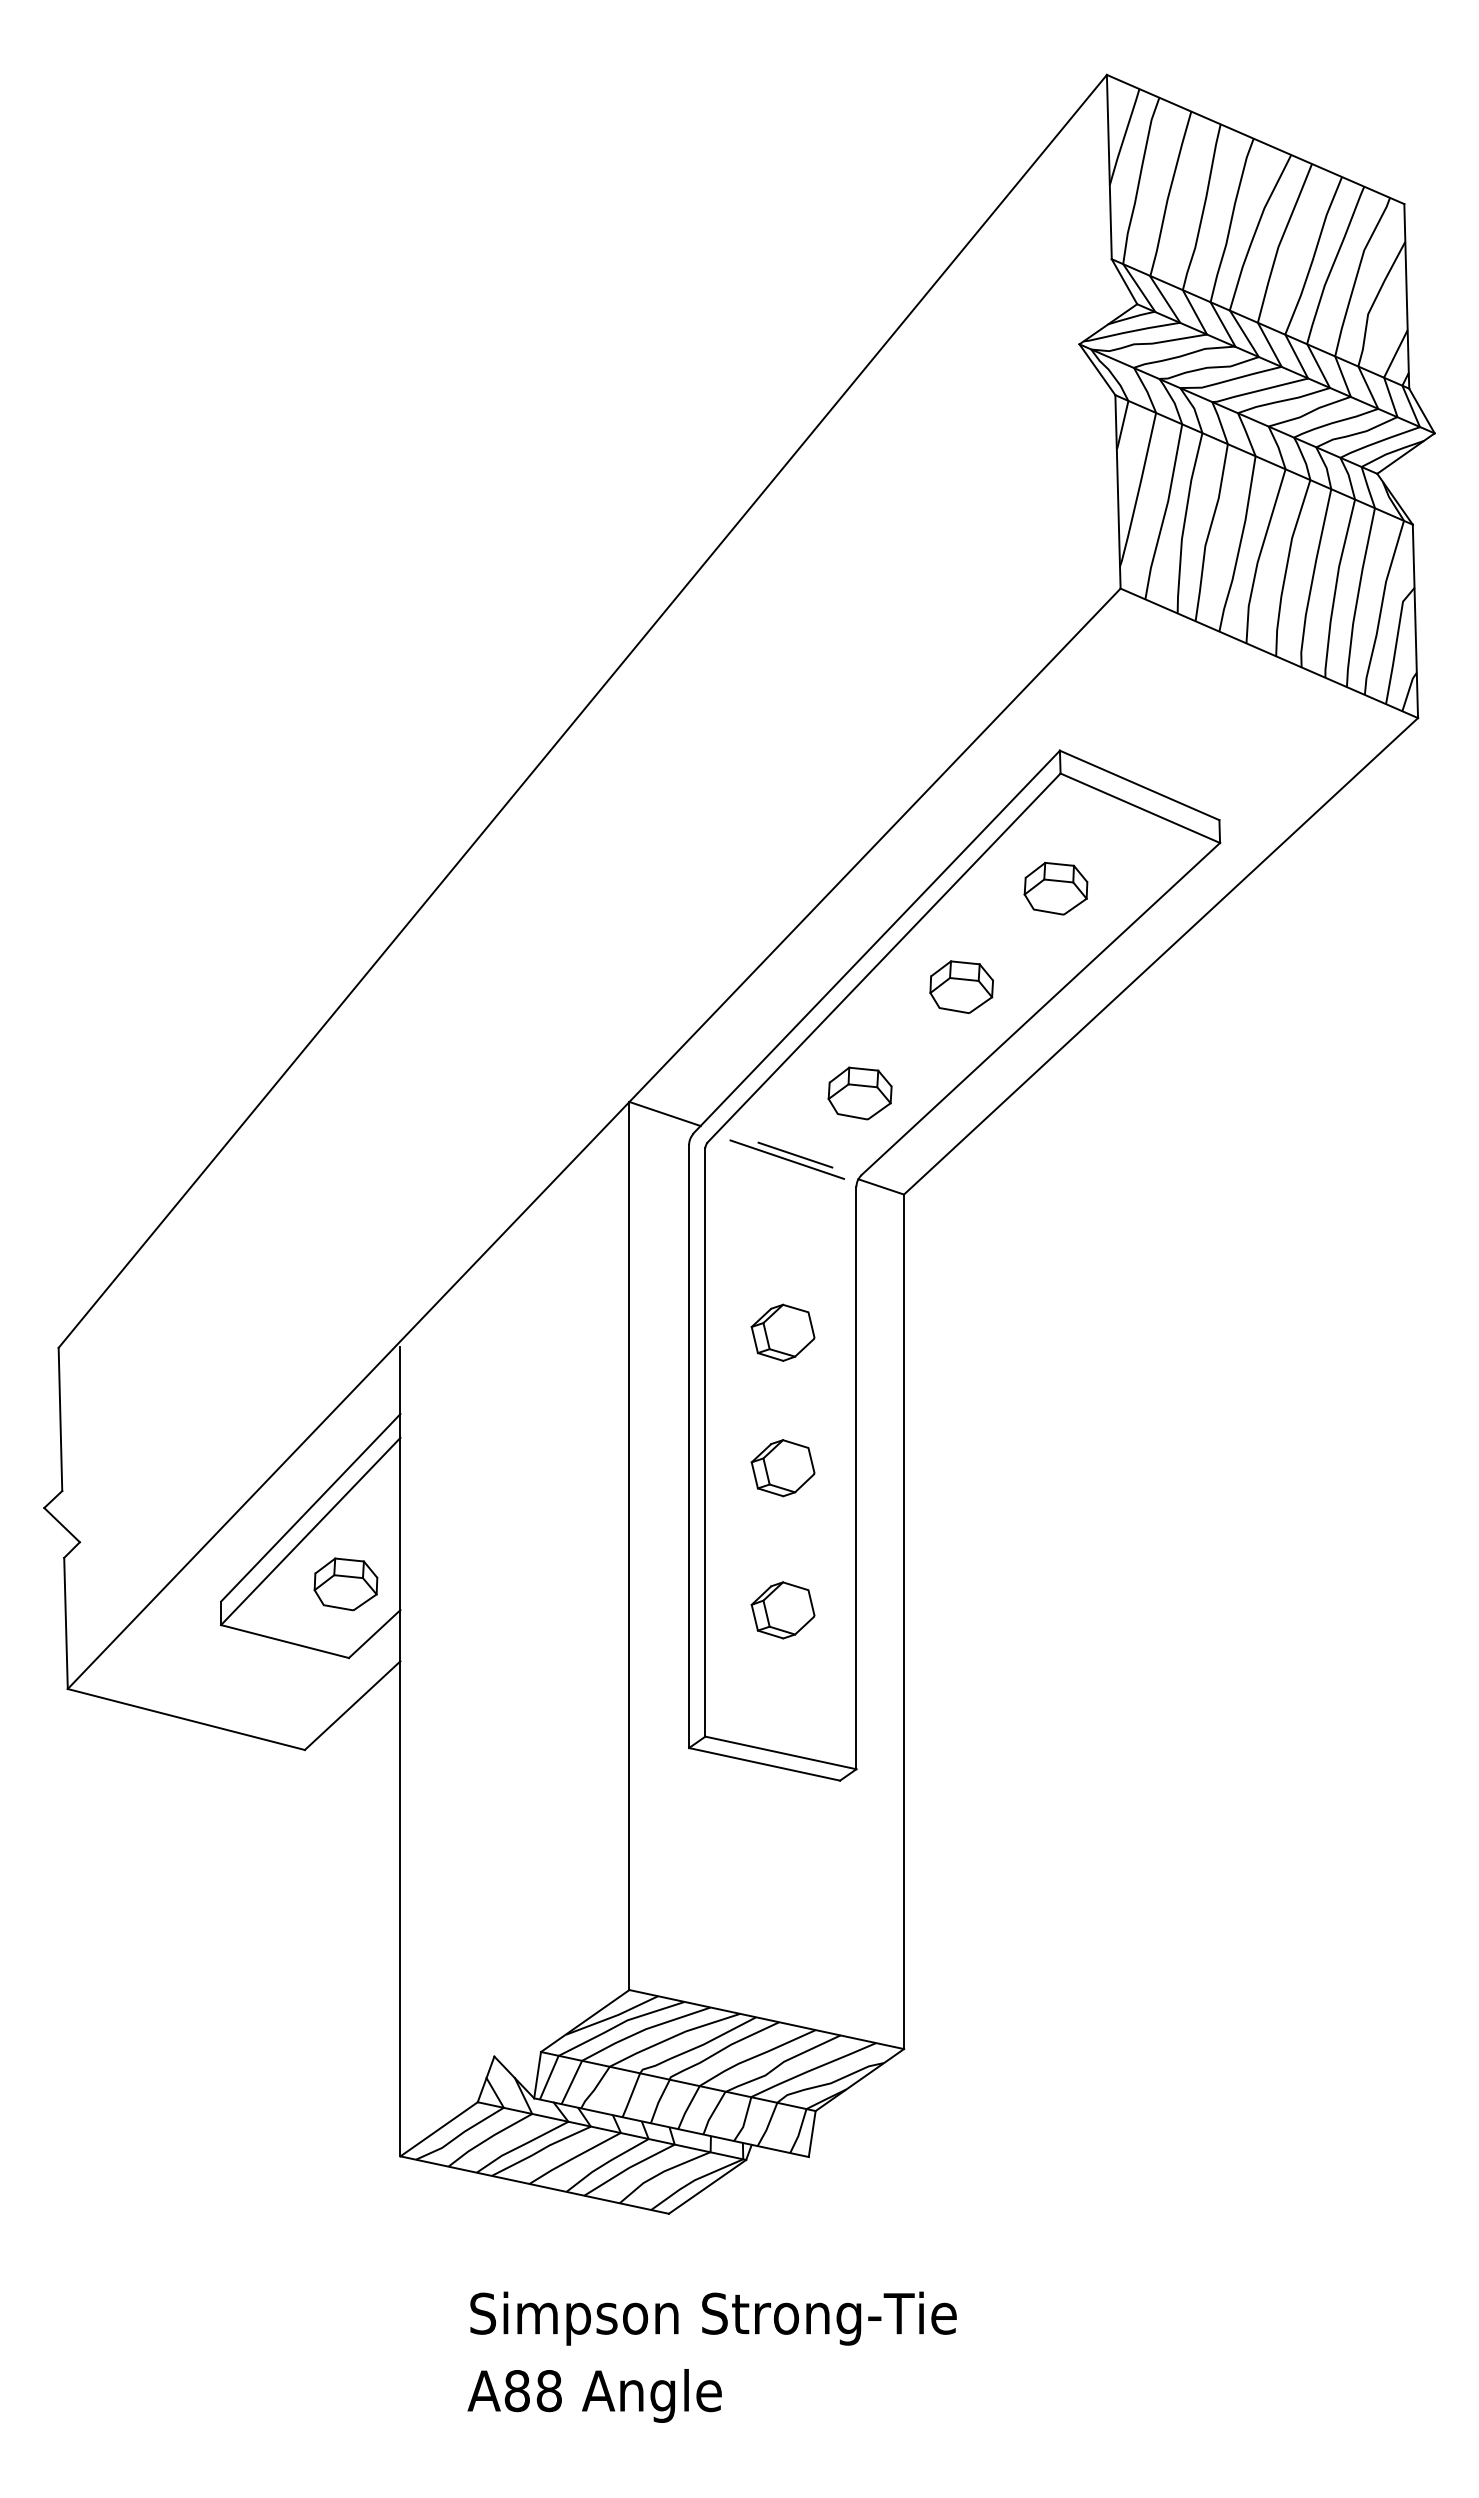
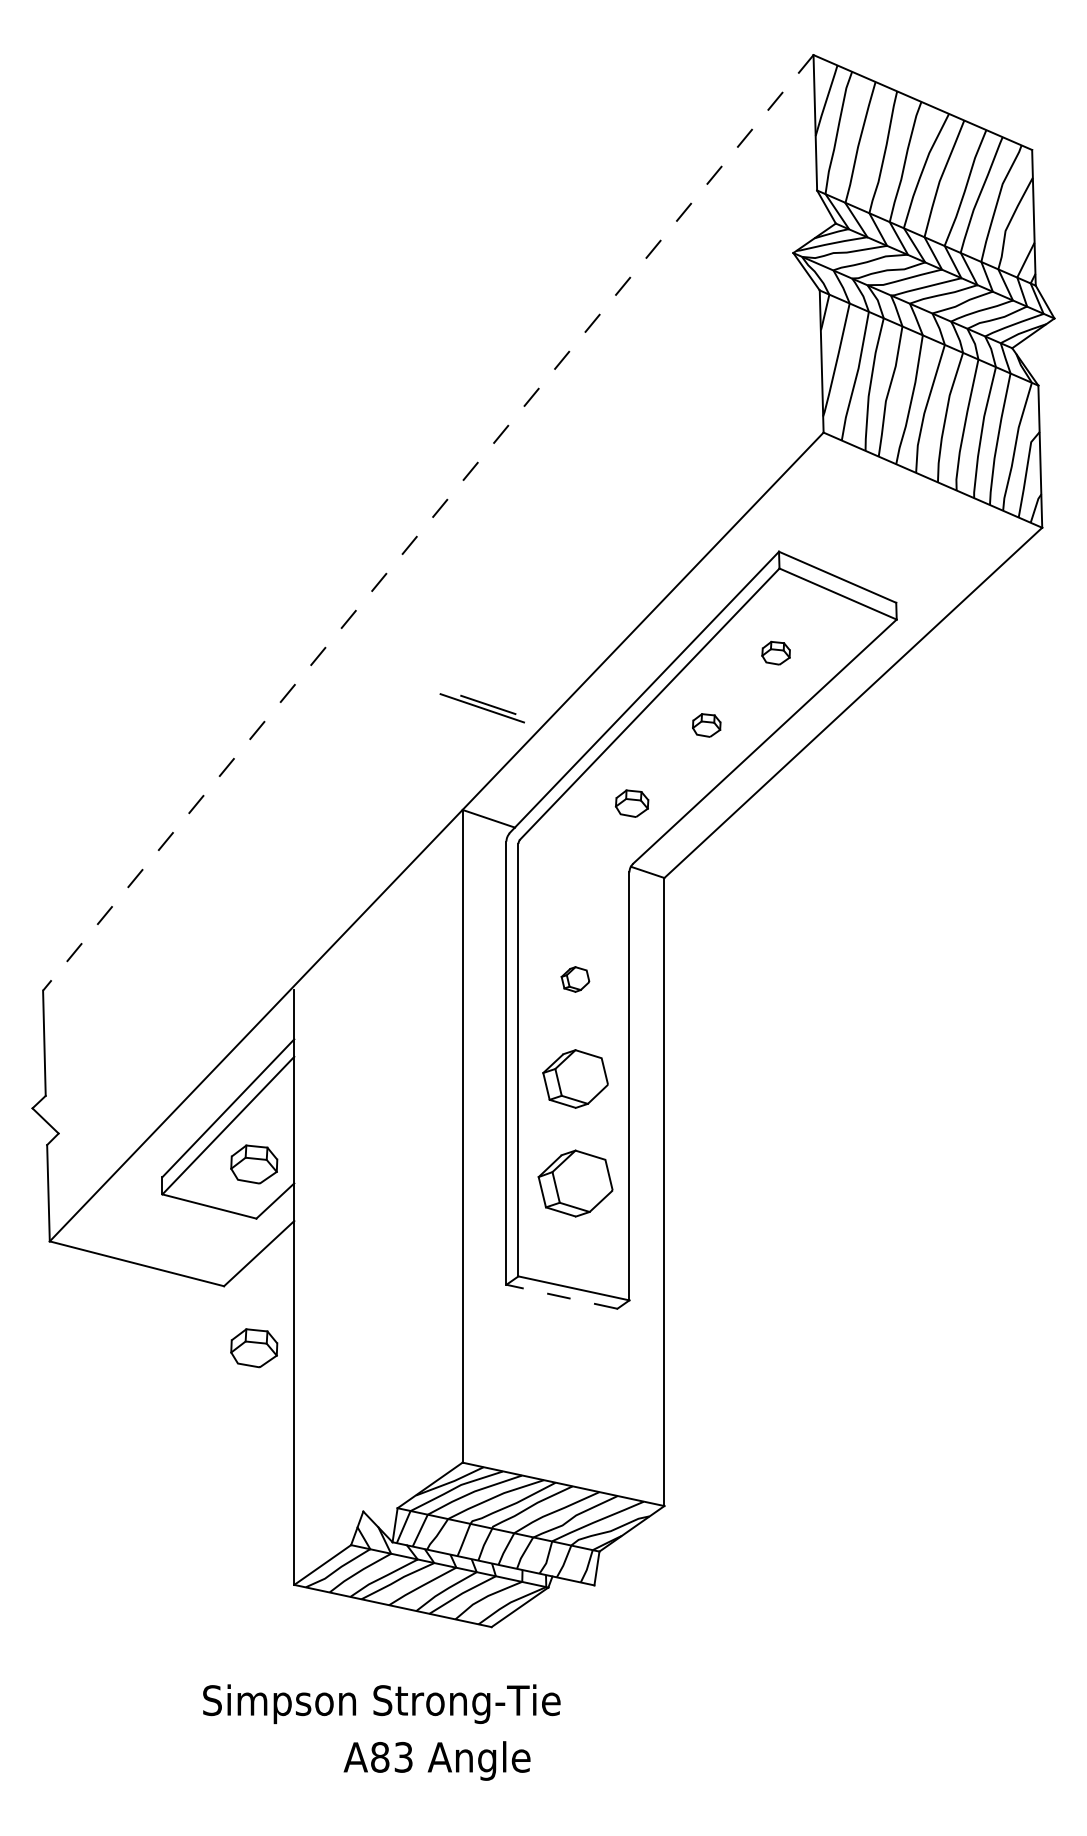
line: (582, 711) -> (428, 522), solid -> dashed
part: (1055, 888) -> (775, 653), size x0.6
part: (961, 986) -> (706, 725), size x0.6
part: (859, 1093) -> (631, 803), size x0.7
part: (786, 1159) -> (481, 708), moved
part: (782, 1332) -> (575, 979), size x0.6
part: (782, 1468) -> (575, 1079), size x1.4
part: (782, 1610) -> (575, 1183), size x1.6
line: (764, 1764) -> (561, 1296), solid -> dashed
part: (345, 1834) -> (253, 1348), added
text: (713, 2318) -> (381, 1704), moved
text: (548, 2391) -> (403, 1757), A88 -> A83

